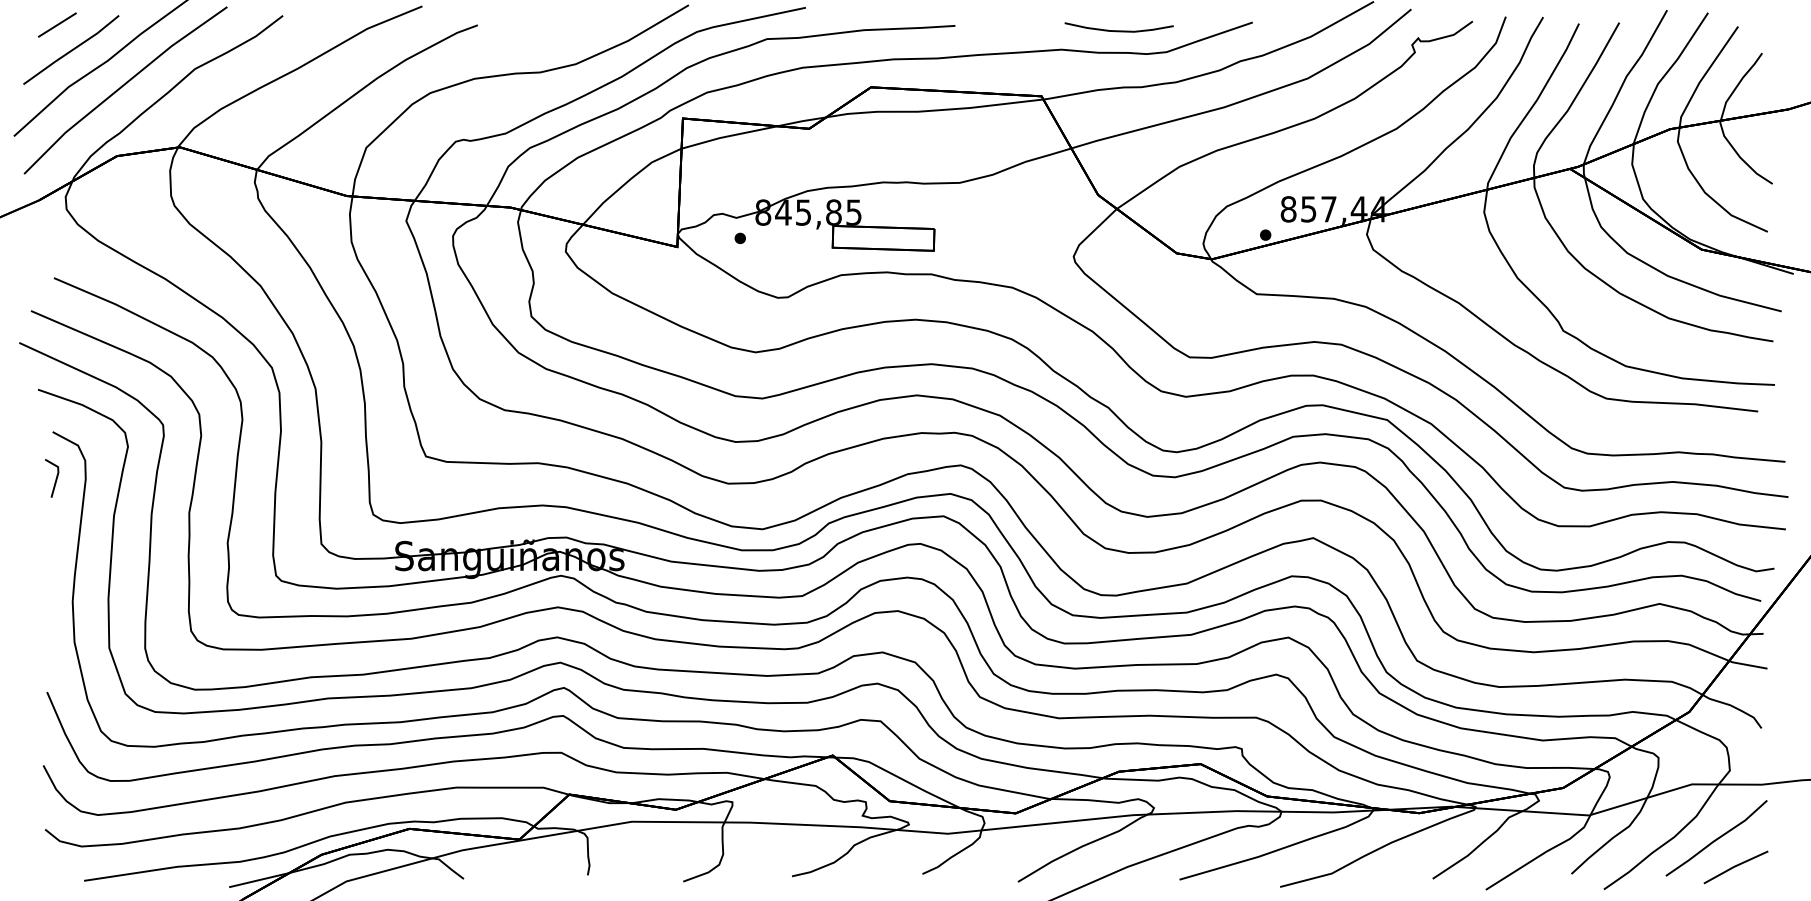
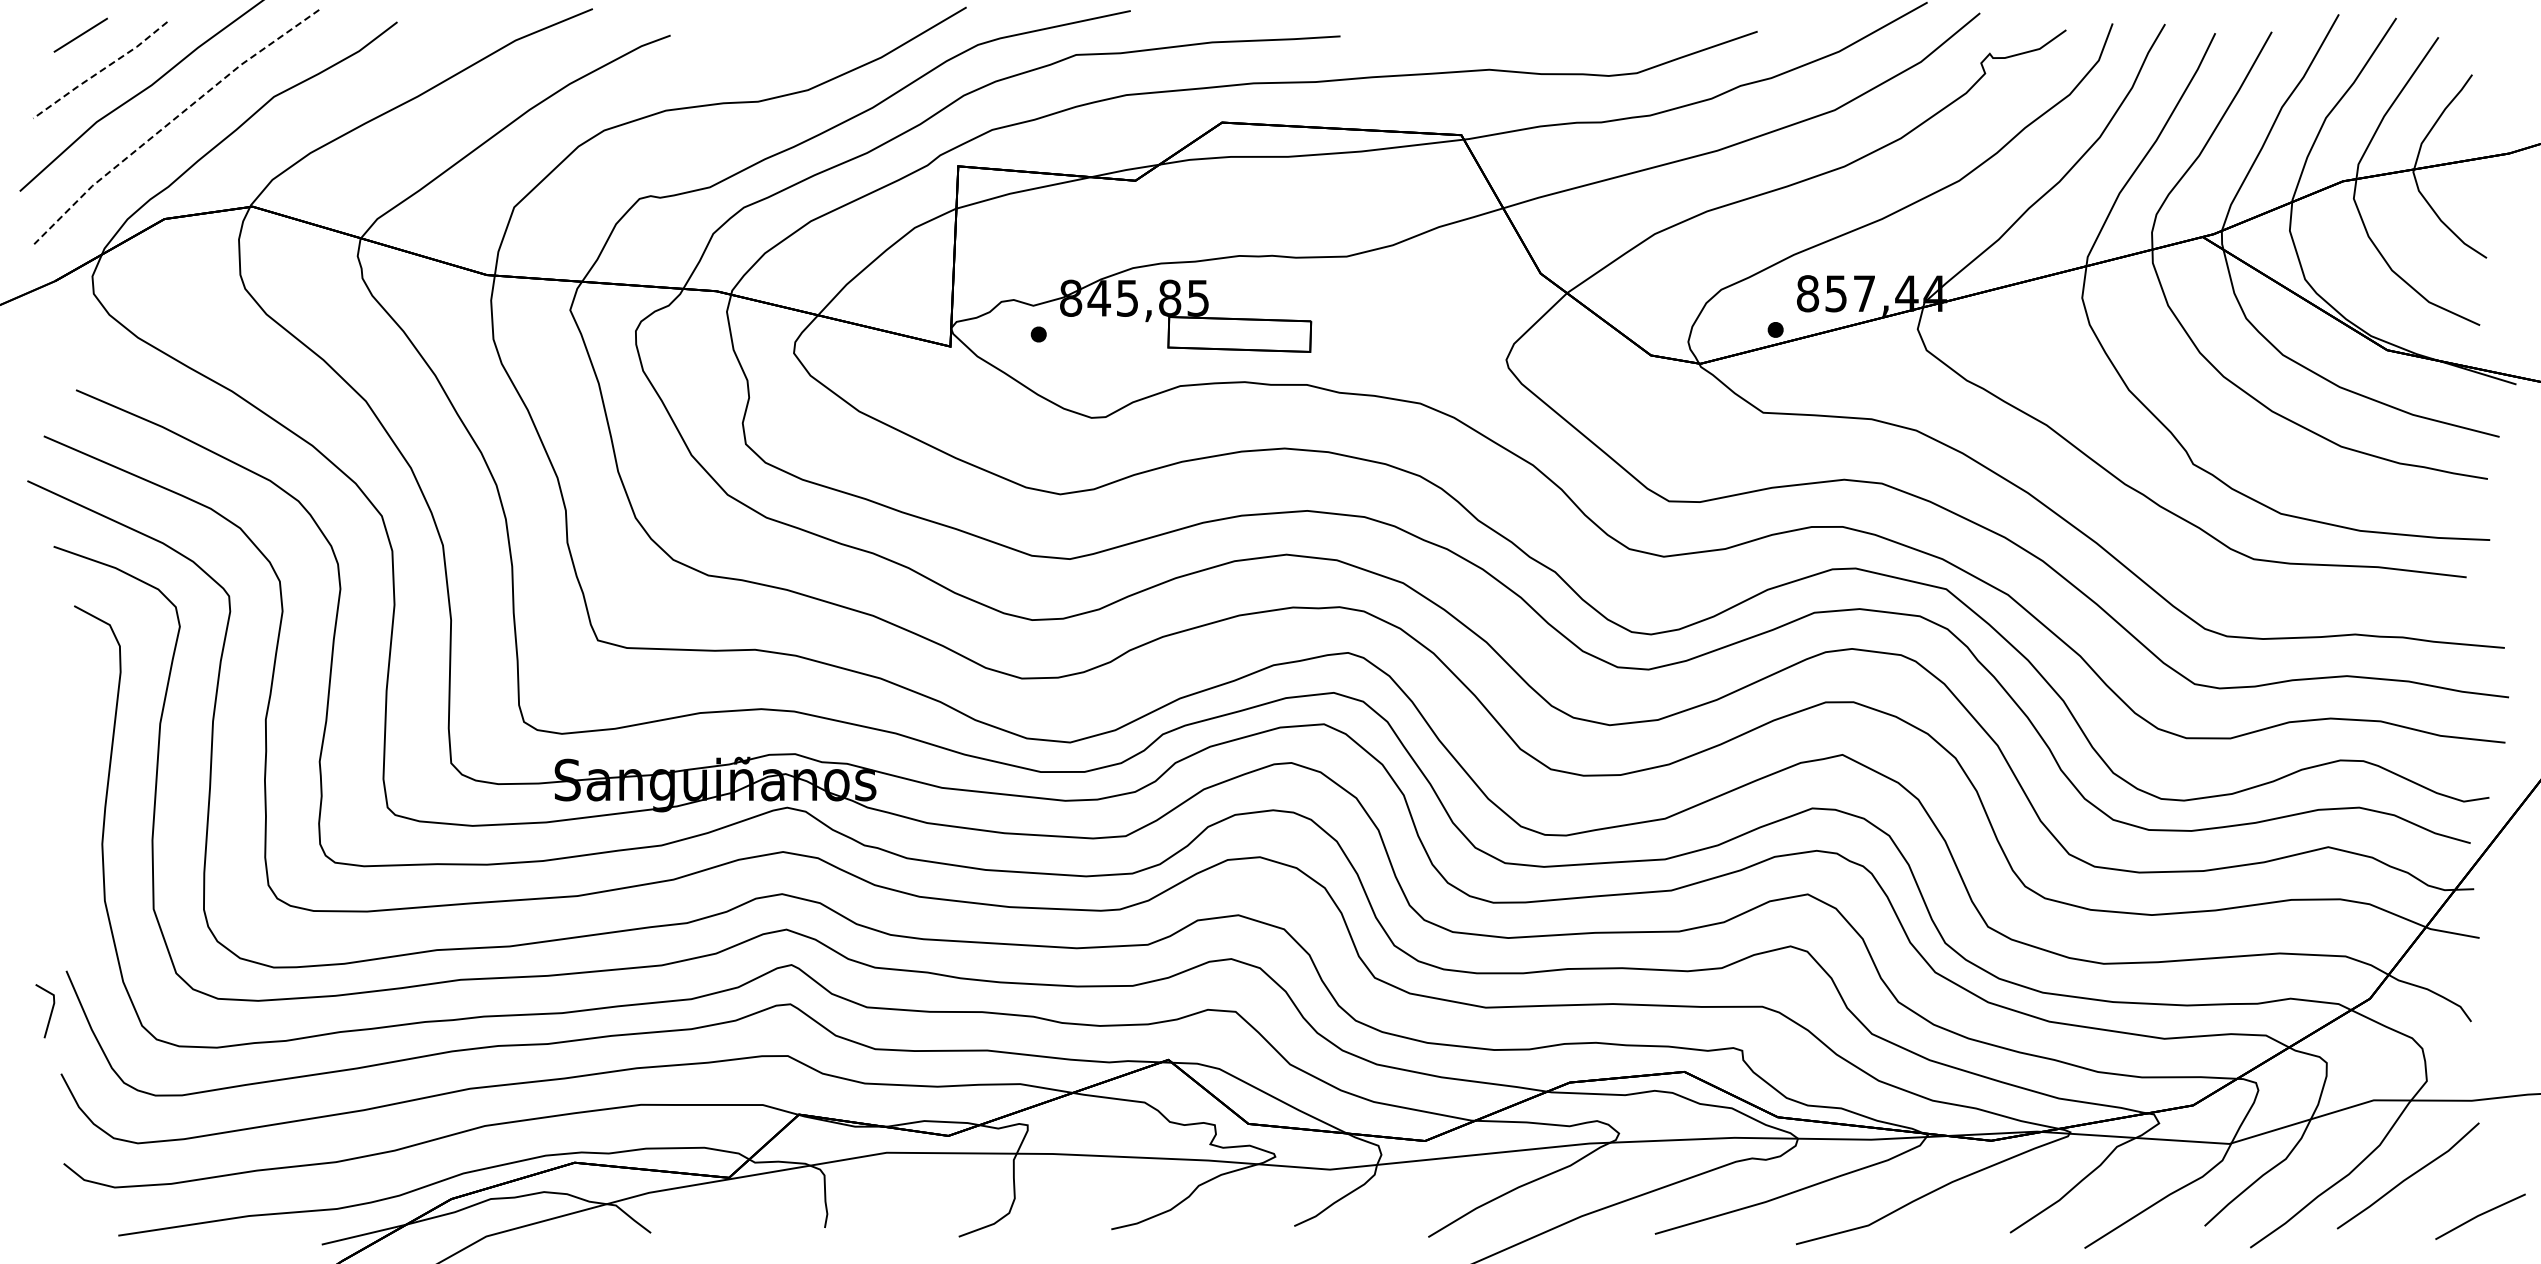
curve: (1118, 30) -> (1569, 43), removed
line: (71, 50) -> (100, 71), solid -> dashed
line: (122, 86) -> (171, 121), solid -> dashed
line: (55, 479) -> (50, 1012), moved
line: (1736, 866) -> (2480, 1215), moved

